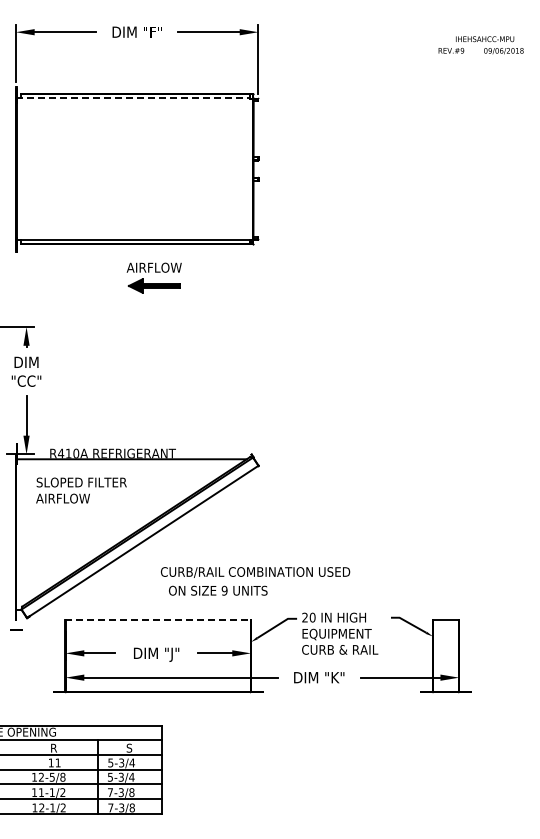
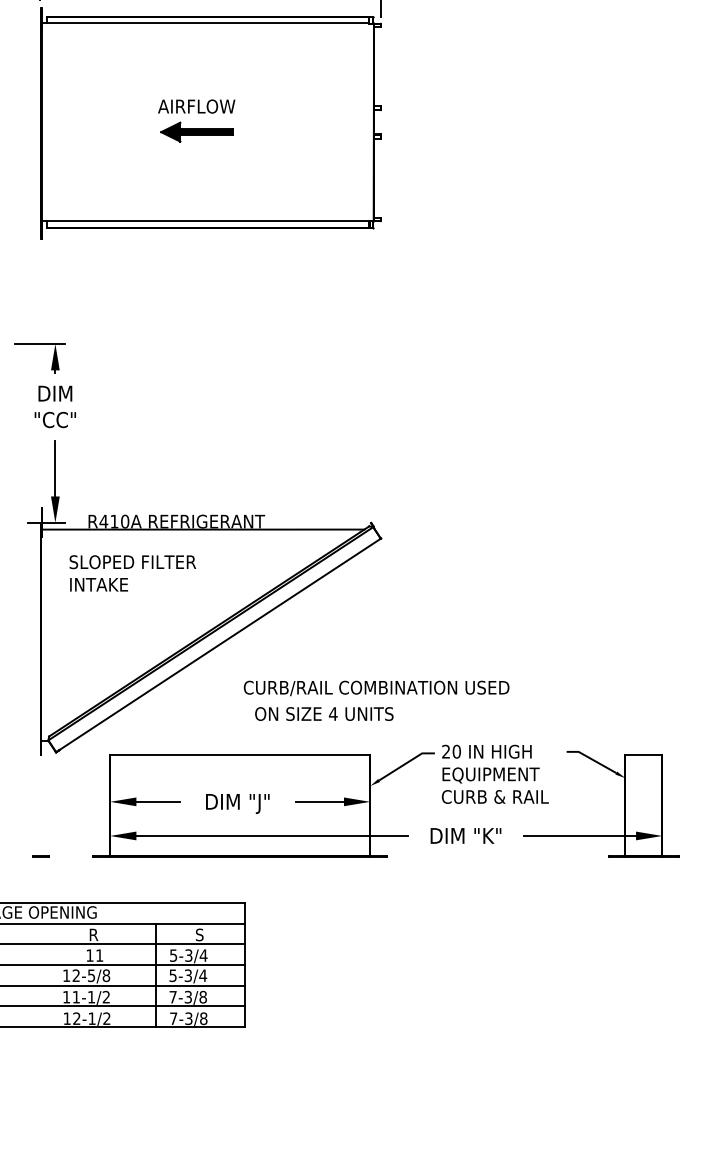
line: (133, 98) -> (205, 23), dashed -> solid
part: (153, 277) -> (195, 120), moved
text: (62, 498) -> (105, 584), AIRFLOW -> INTAKE
text: (224, 590) -> (333, 713), 9 -> 4
line: (158, 620) -> (240, 755), dashed -> solid
line: (16, 629) -> (41, 855), moved

